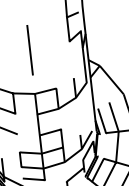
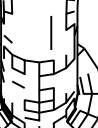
line: (30, 49) -> (51, 32), moved

